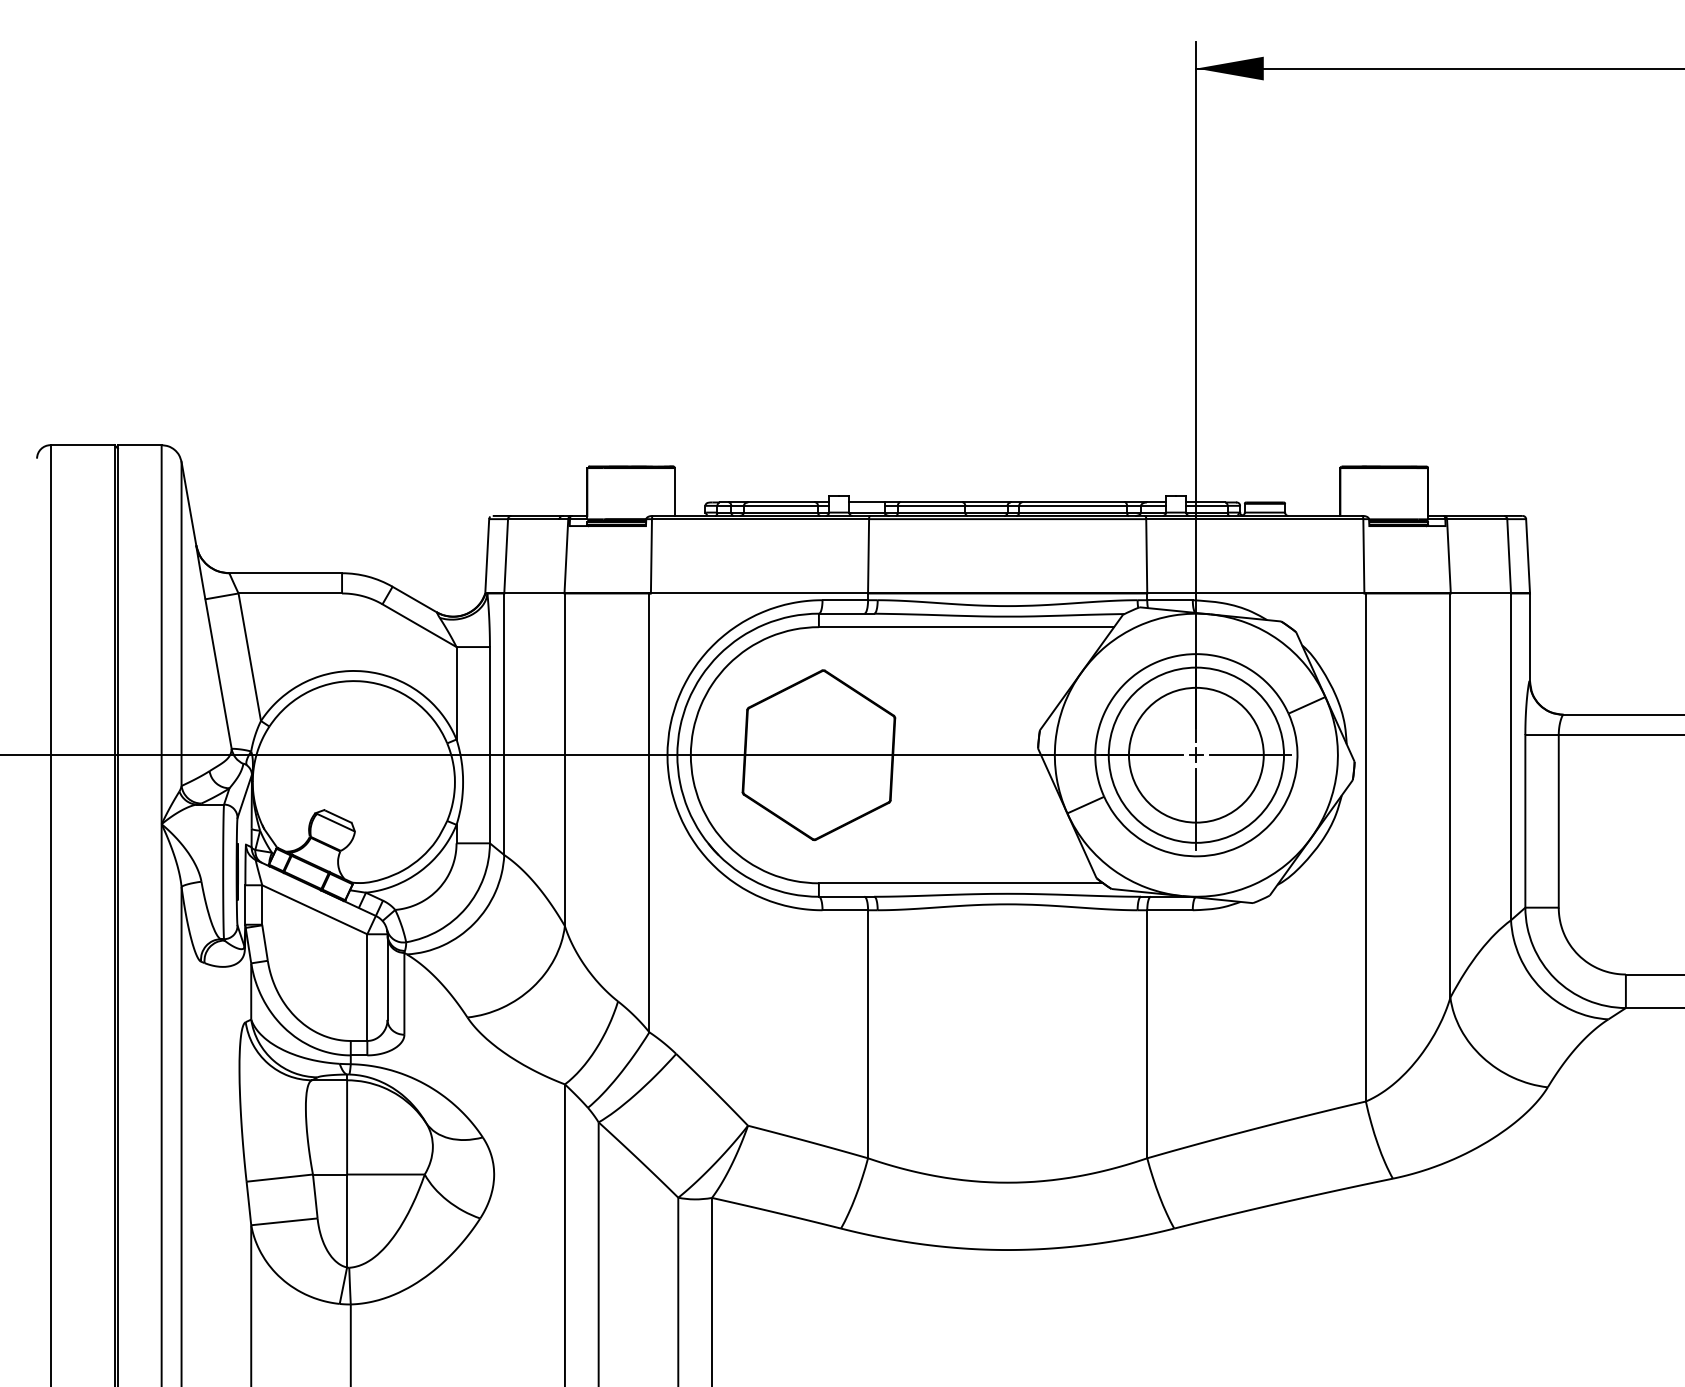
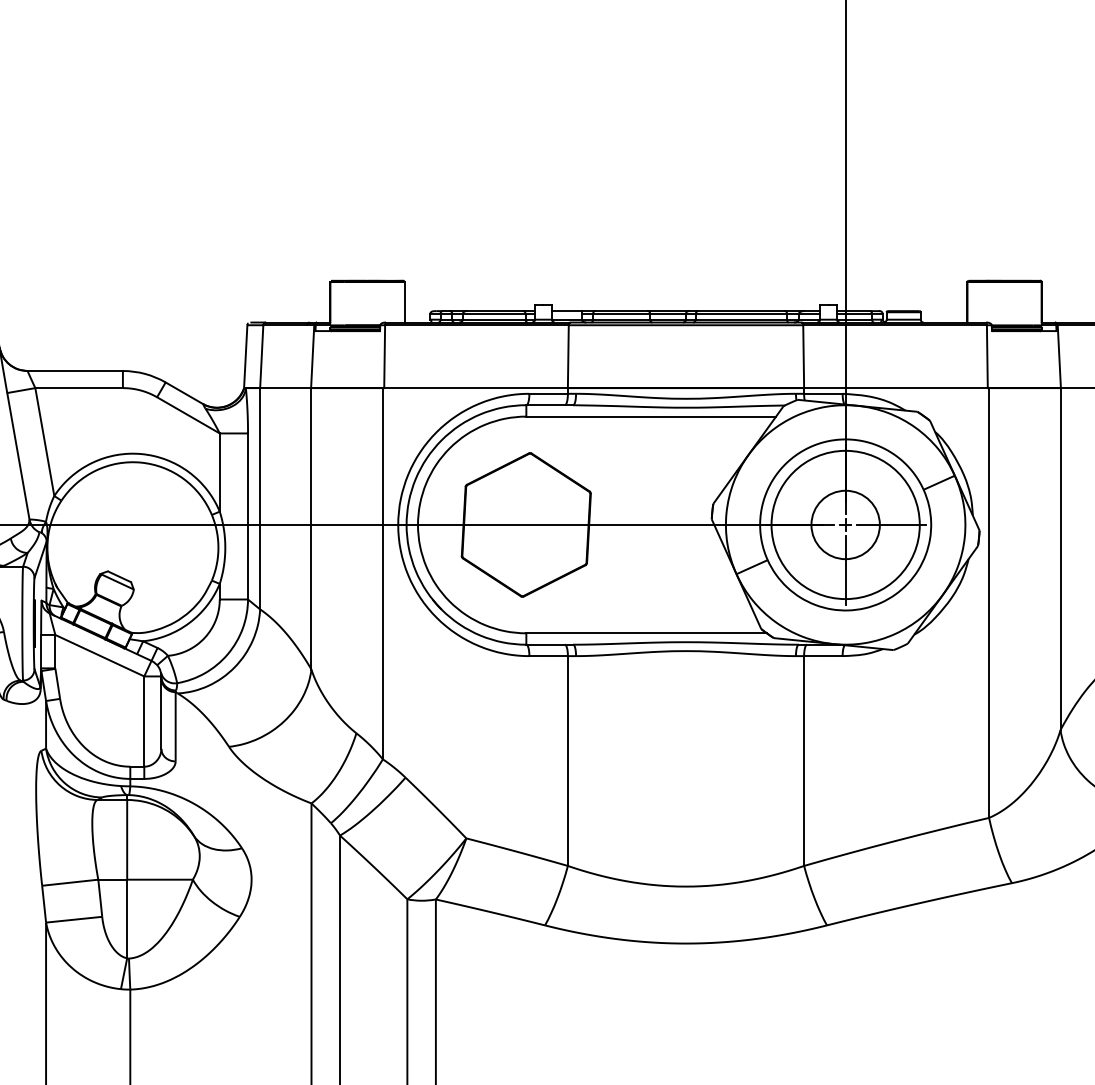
circle: (1195, 754) -> (844, 524), size x0.6

